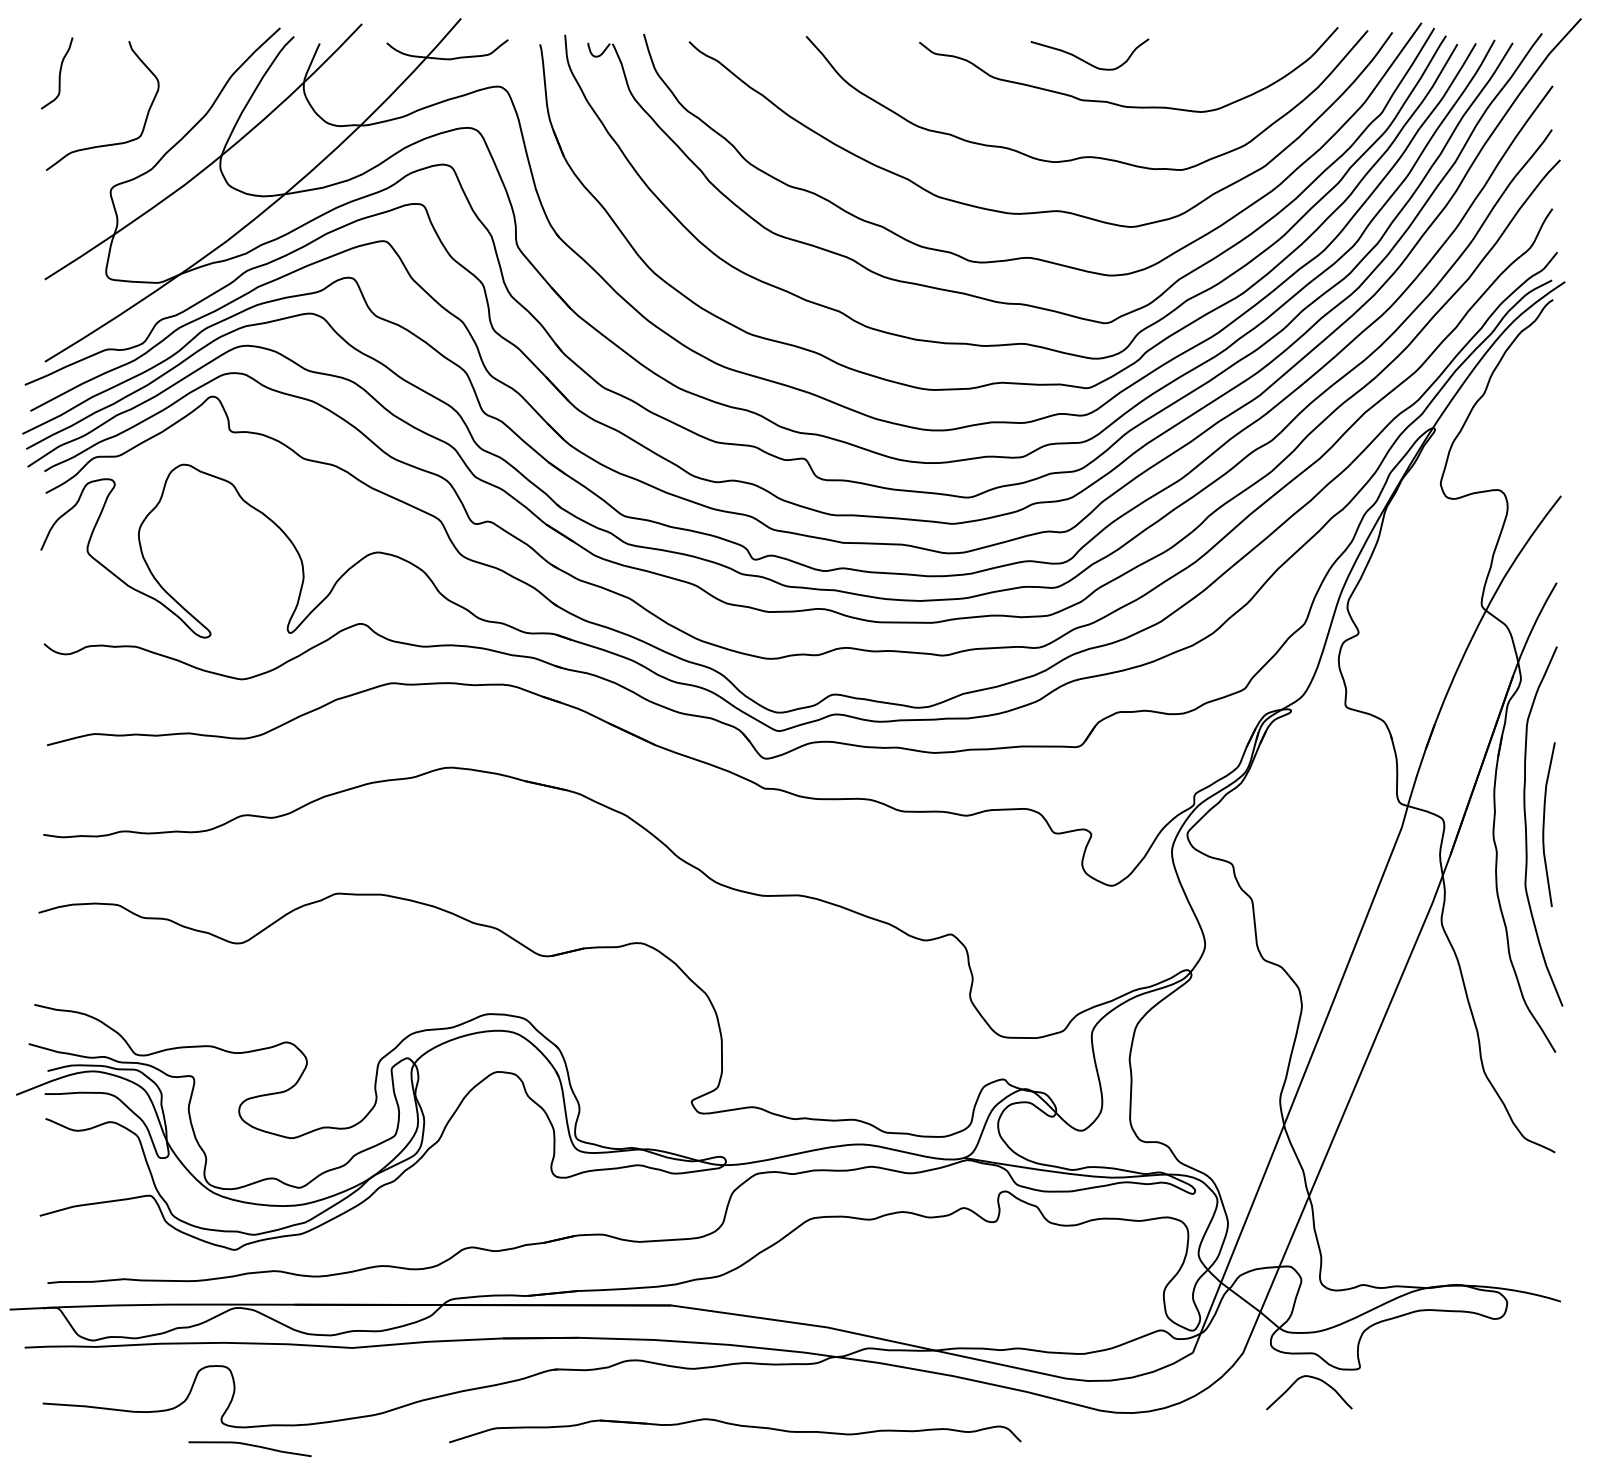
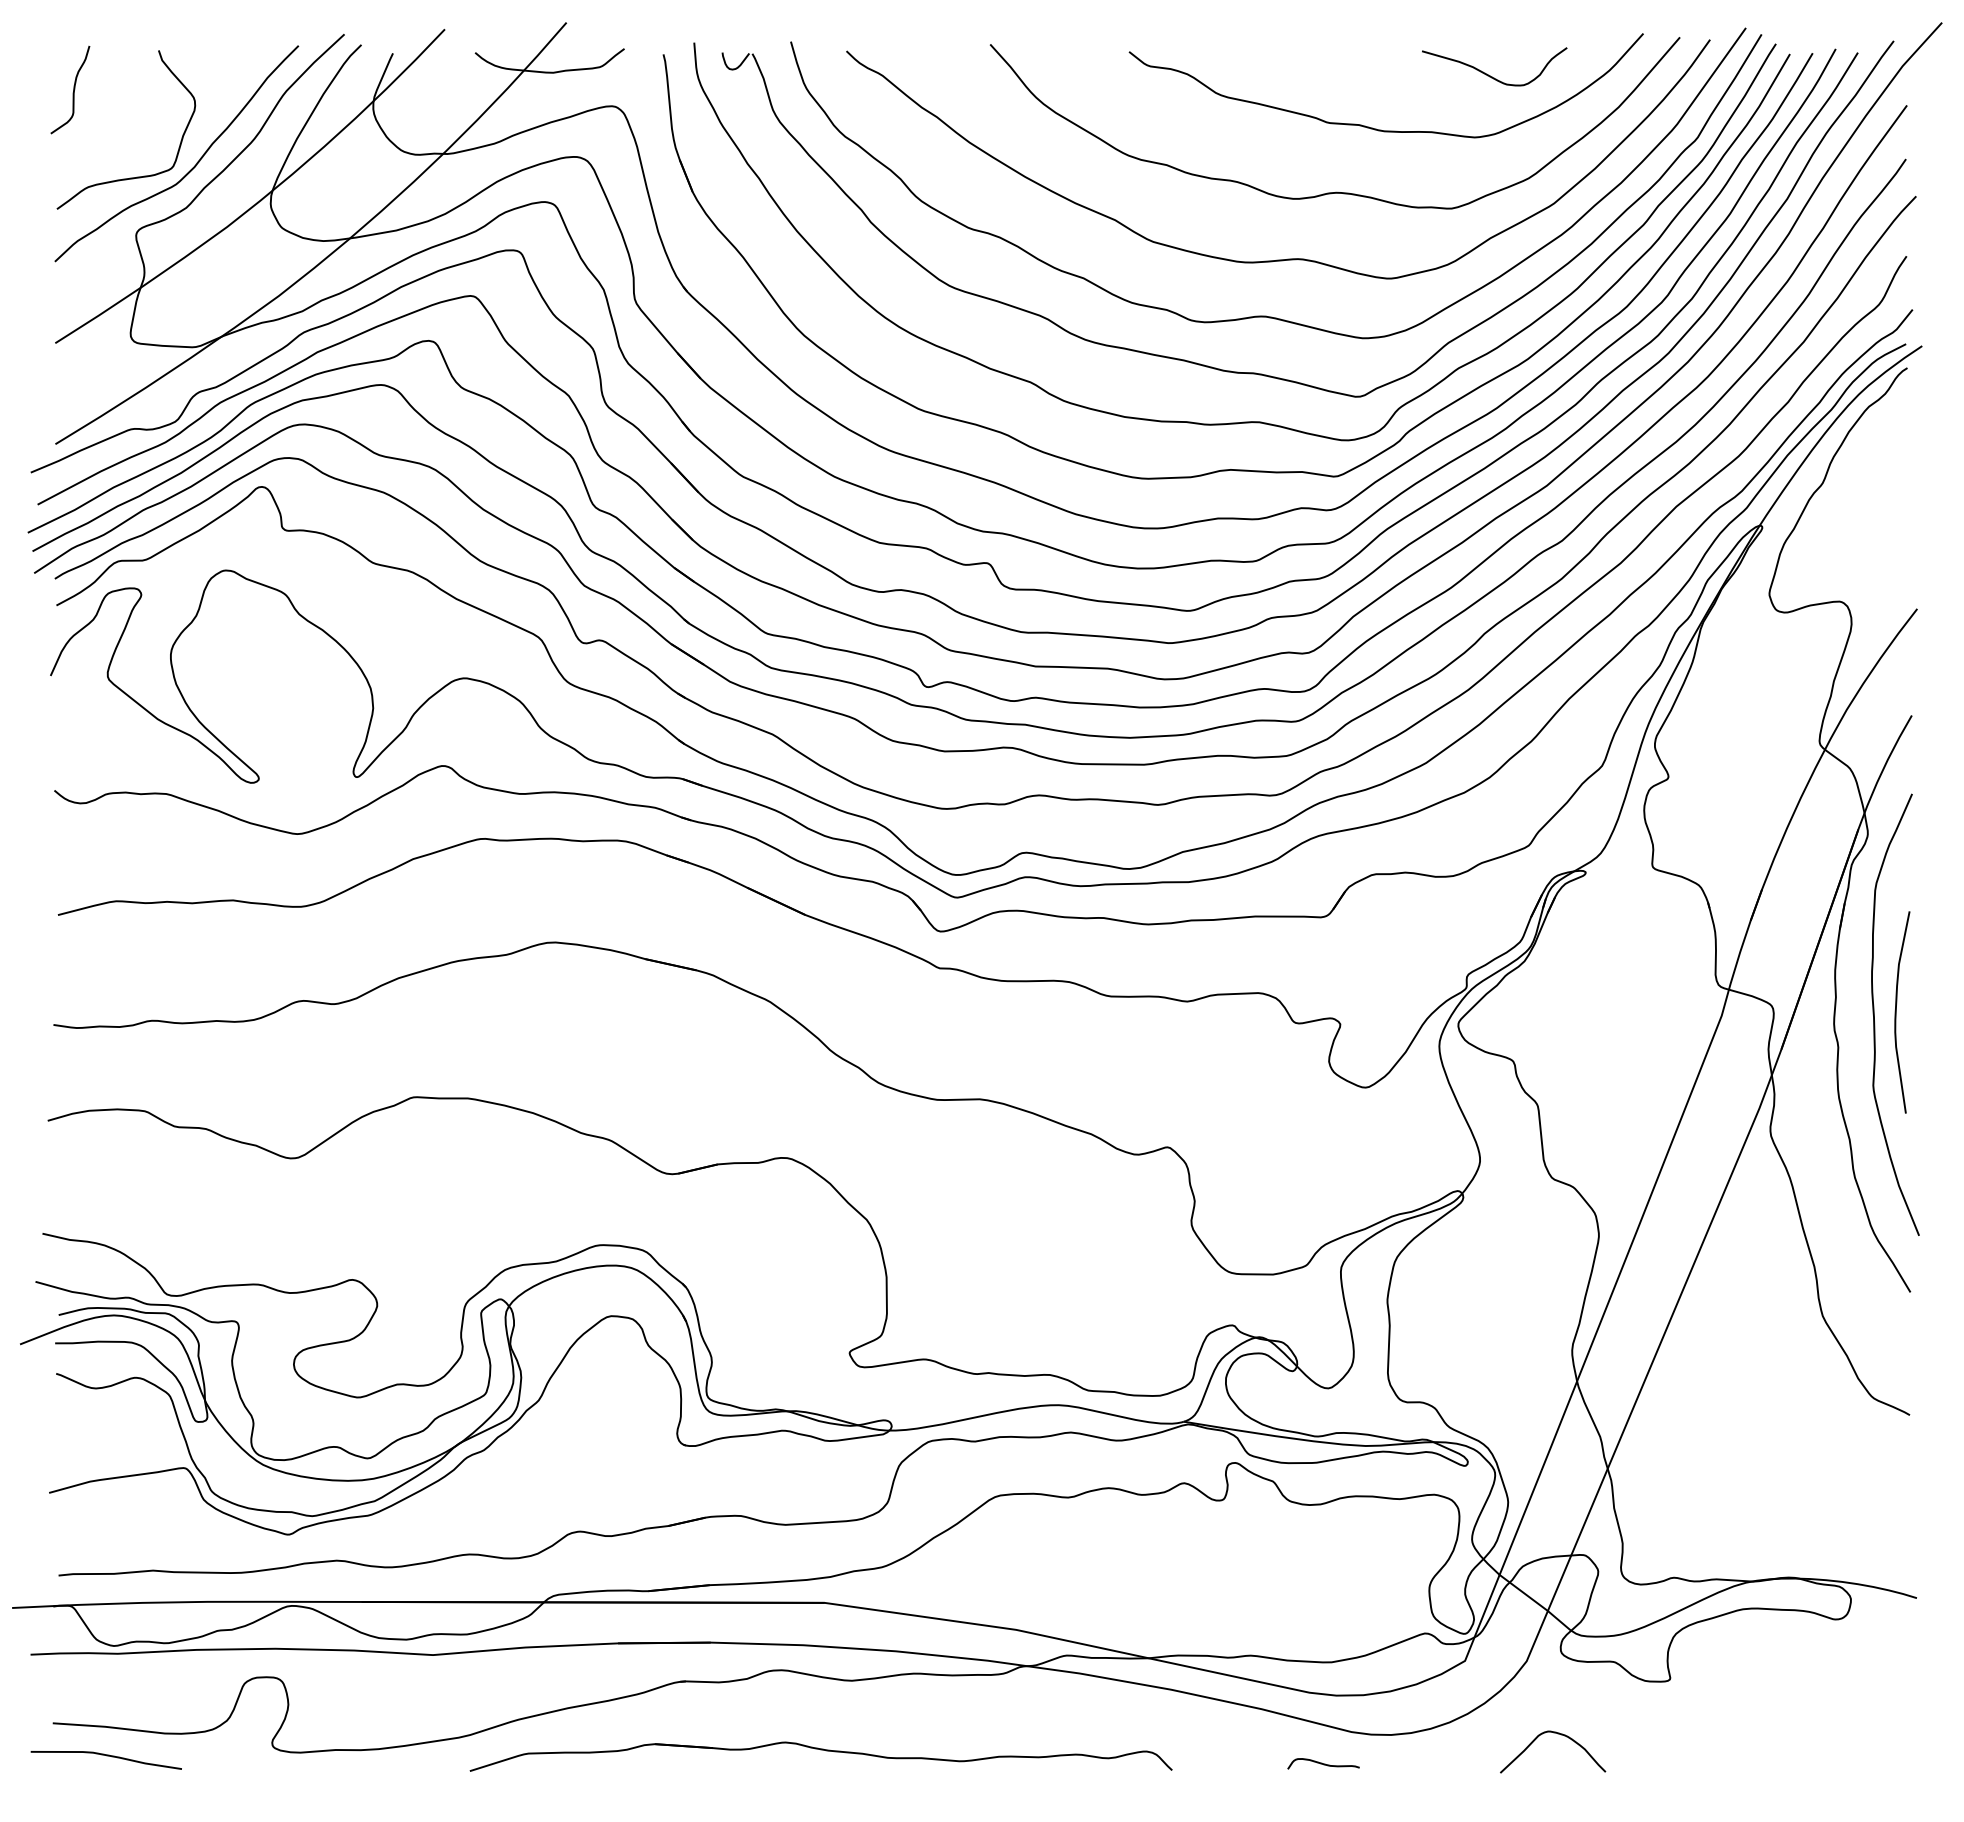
curve: (1086, 61) -> (1490, 75), moved
curve: (155, 137) -> (191, 168), added
curve: (1312, 1378) -> (1557, 1734), moved
part: (734, 1430) -> (820, 1756), moved
curve: (1077, 1436) -> (1323, 1763), added
curve: (250, 1446) -> (106, 1756), moved

